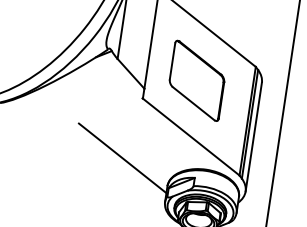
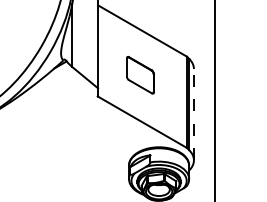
part: (197, 79) -> (140, 74), size x0.6
line: (253, 136) -> (193, 114), solid -> dashed
line: (122, 157) -> (88, 147), removed

